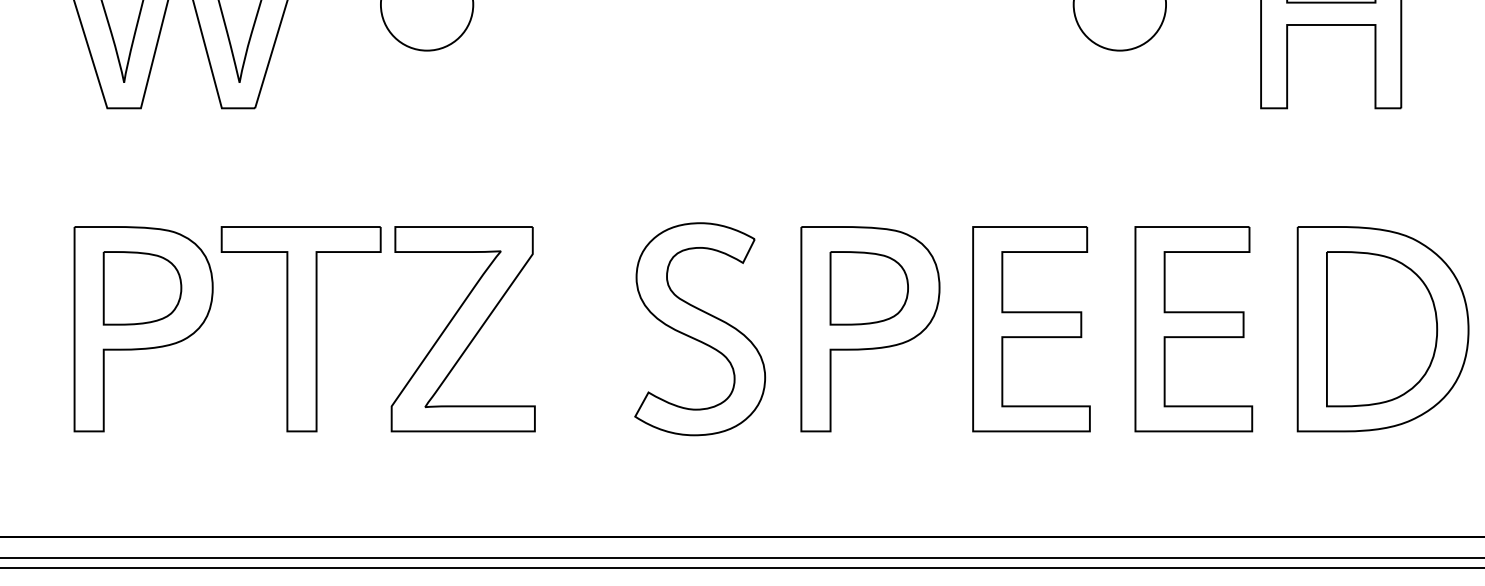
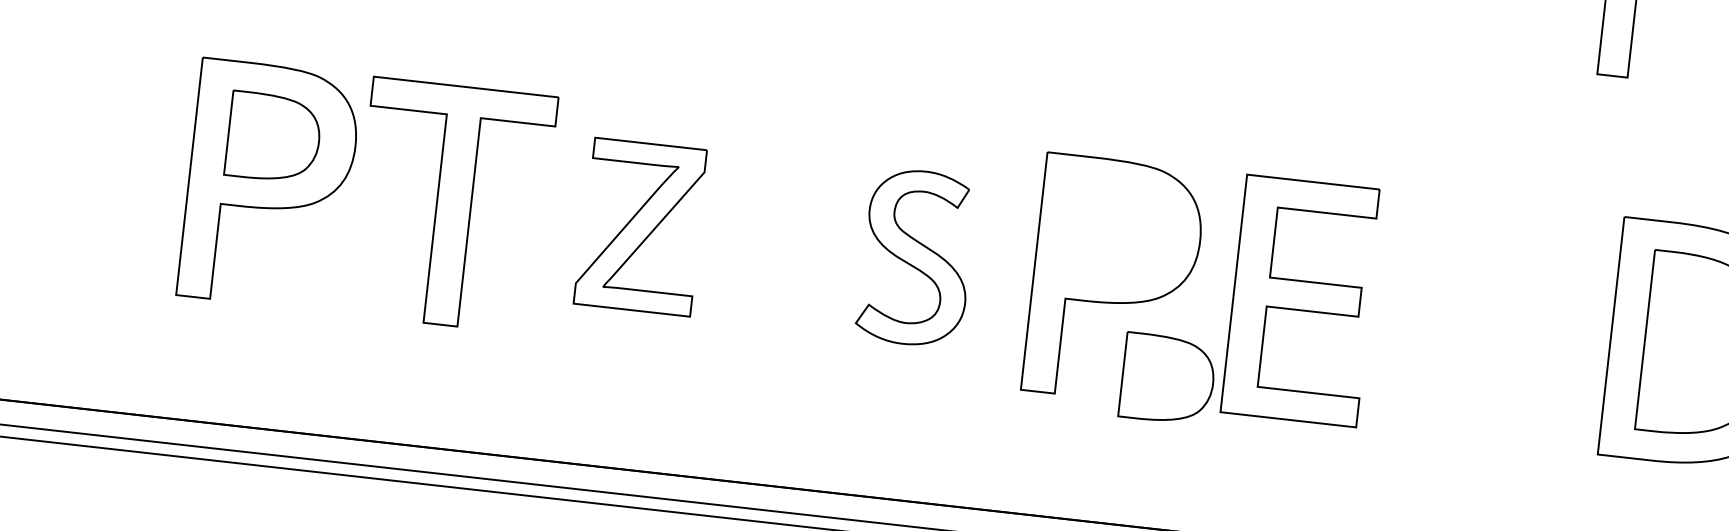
part: (868, 288) -> (1166, 379), moved
part: (462, 329) -> (640, 227), size x0.7
part: (700, 329) -> (916, 258), size x0.7
part: (1193, 329) -> (1489, 322), removed

